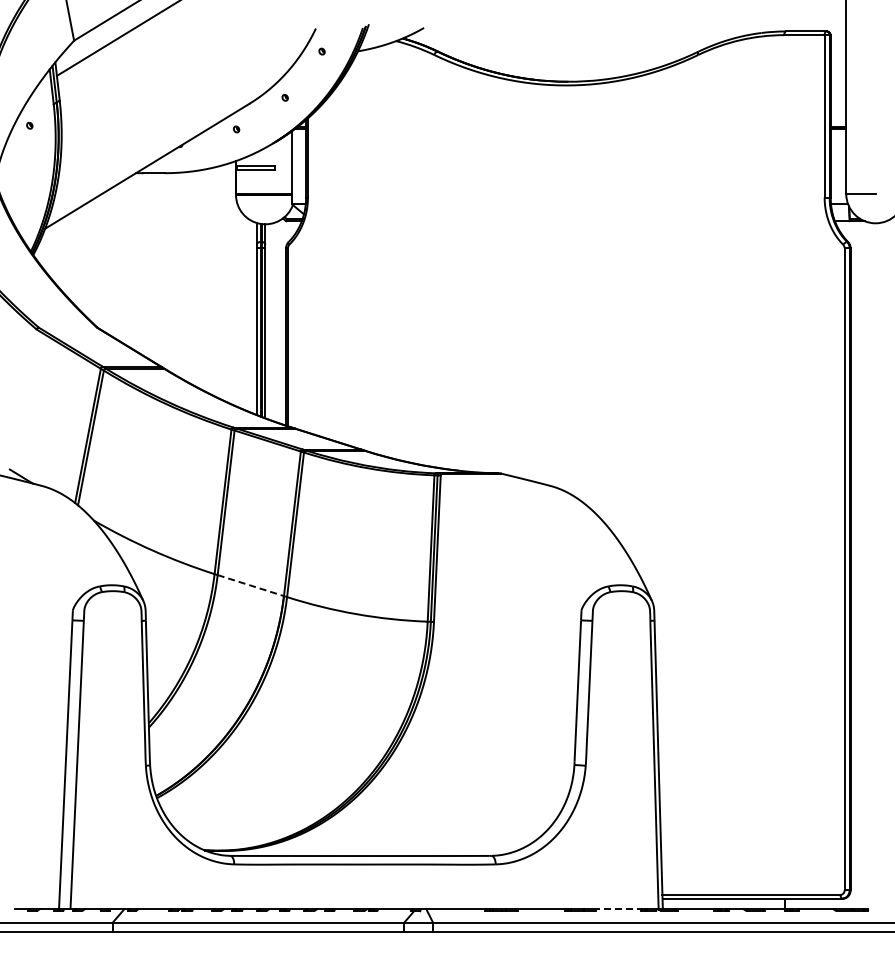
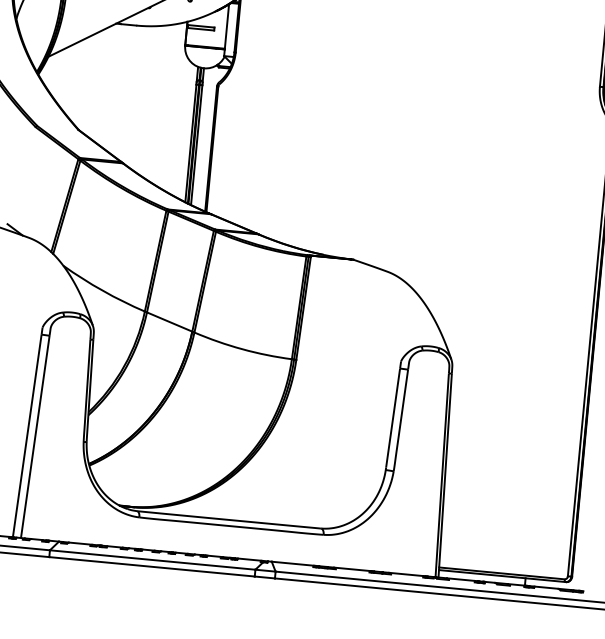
line: (250, 585) -> (169, 321), dashed -> solid
line: (617, 909) -> (406, 574), dashed -> solid

